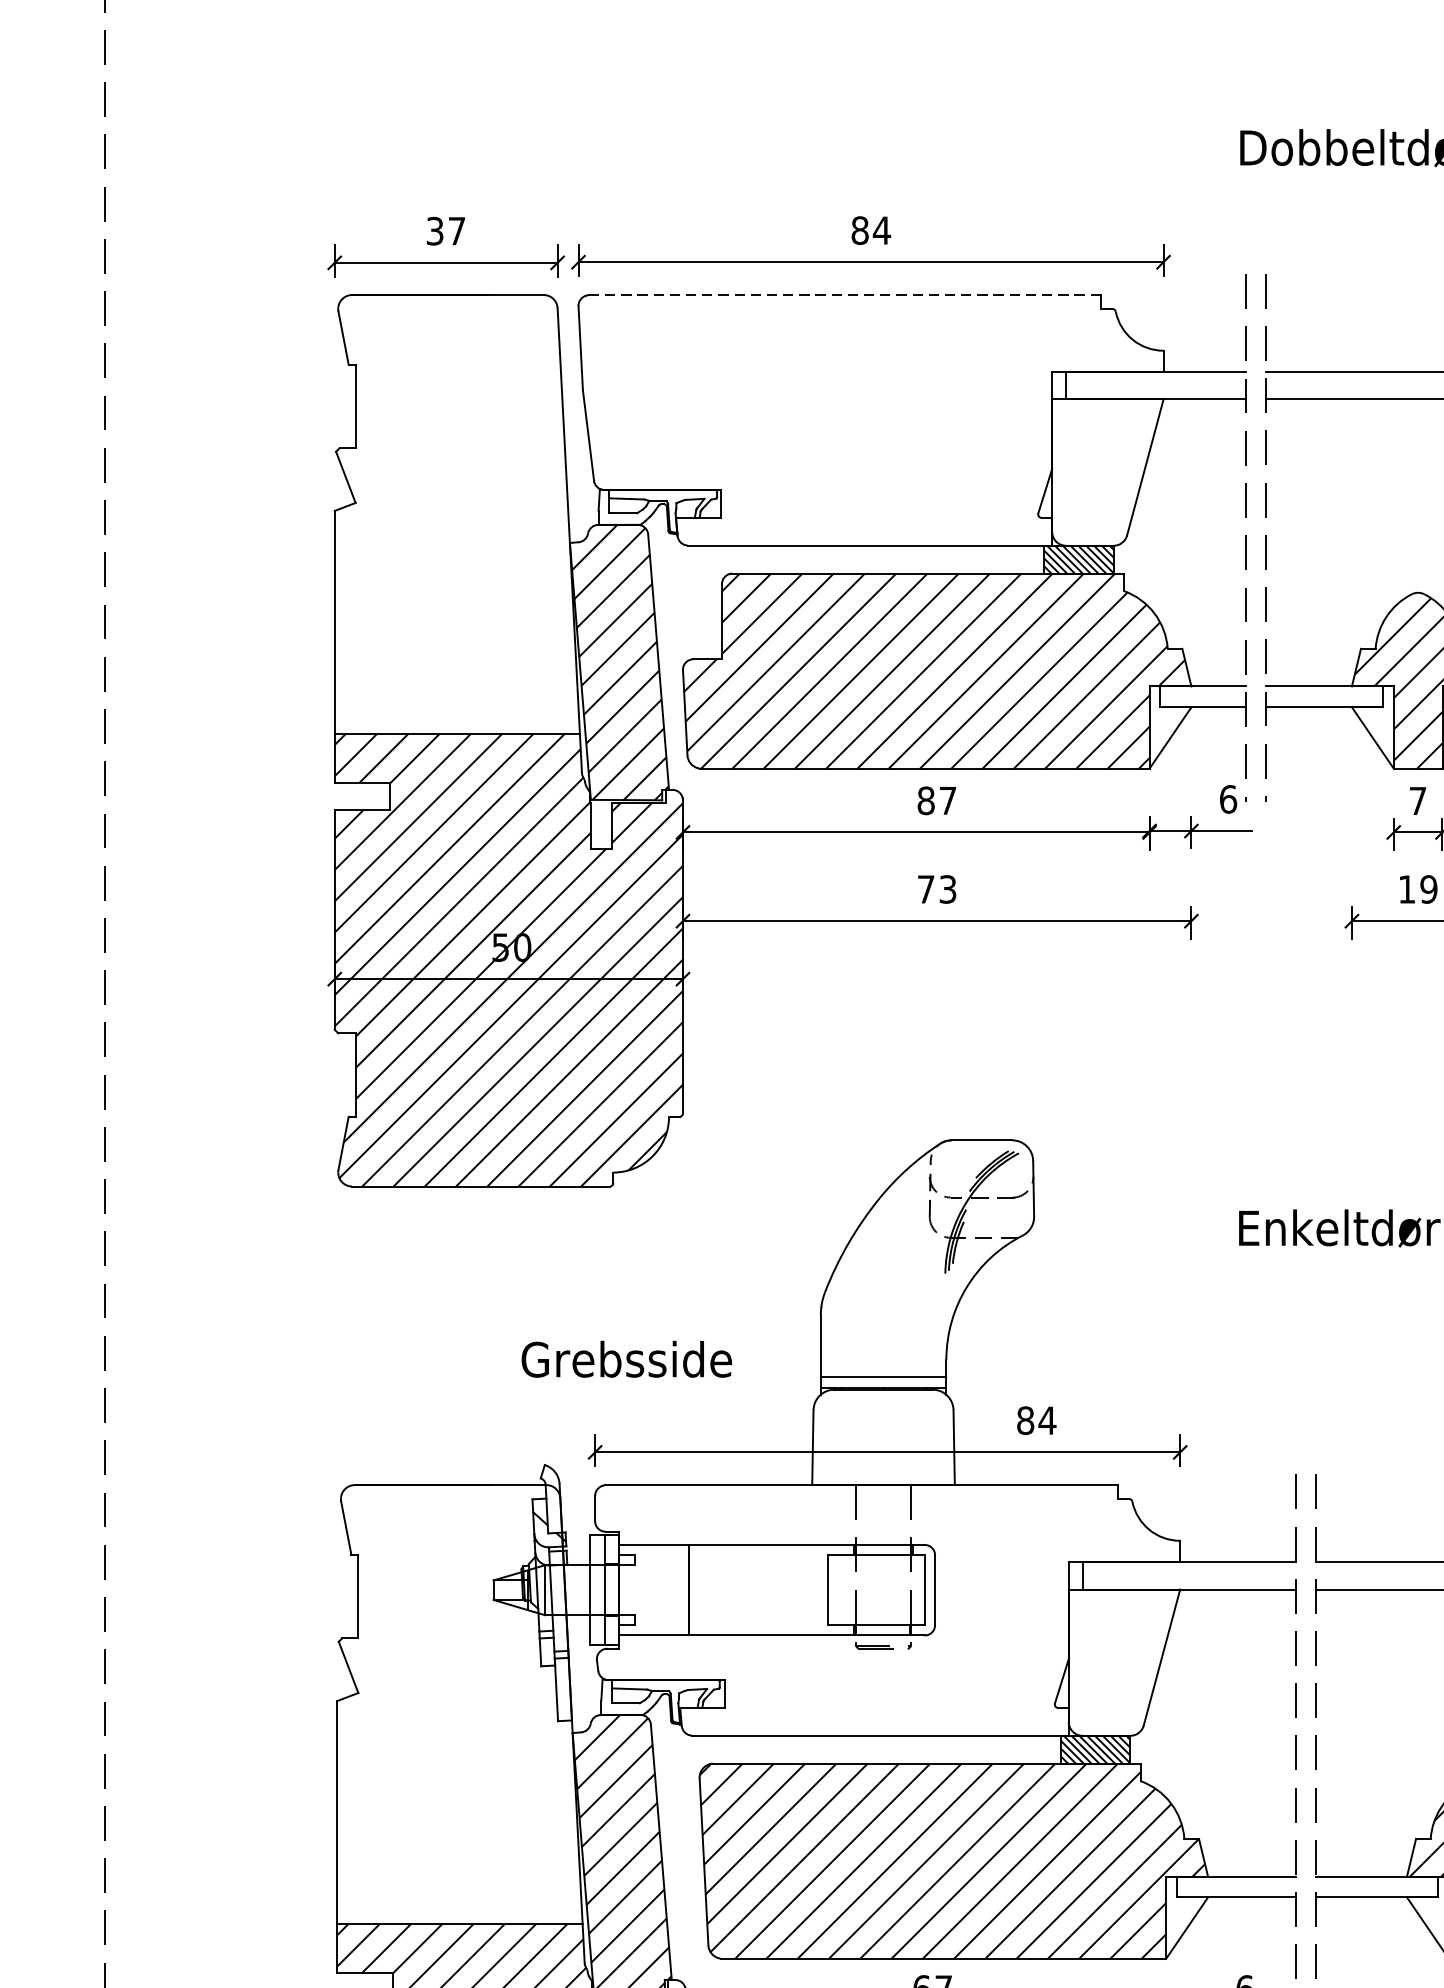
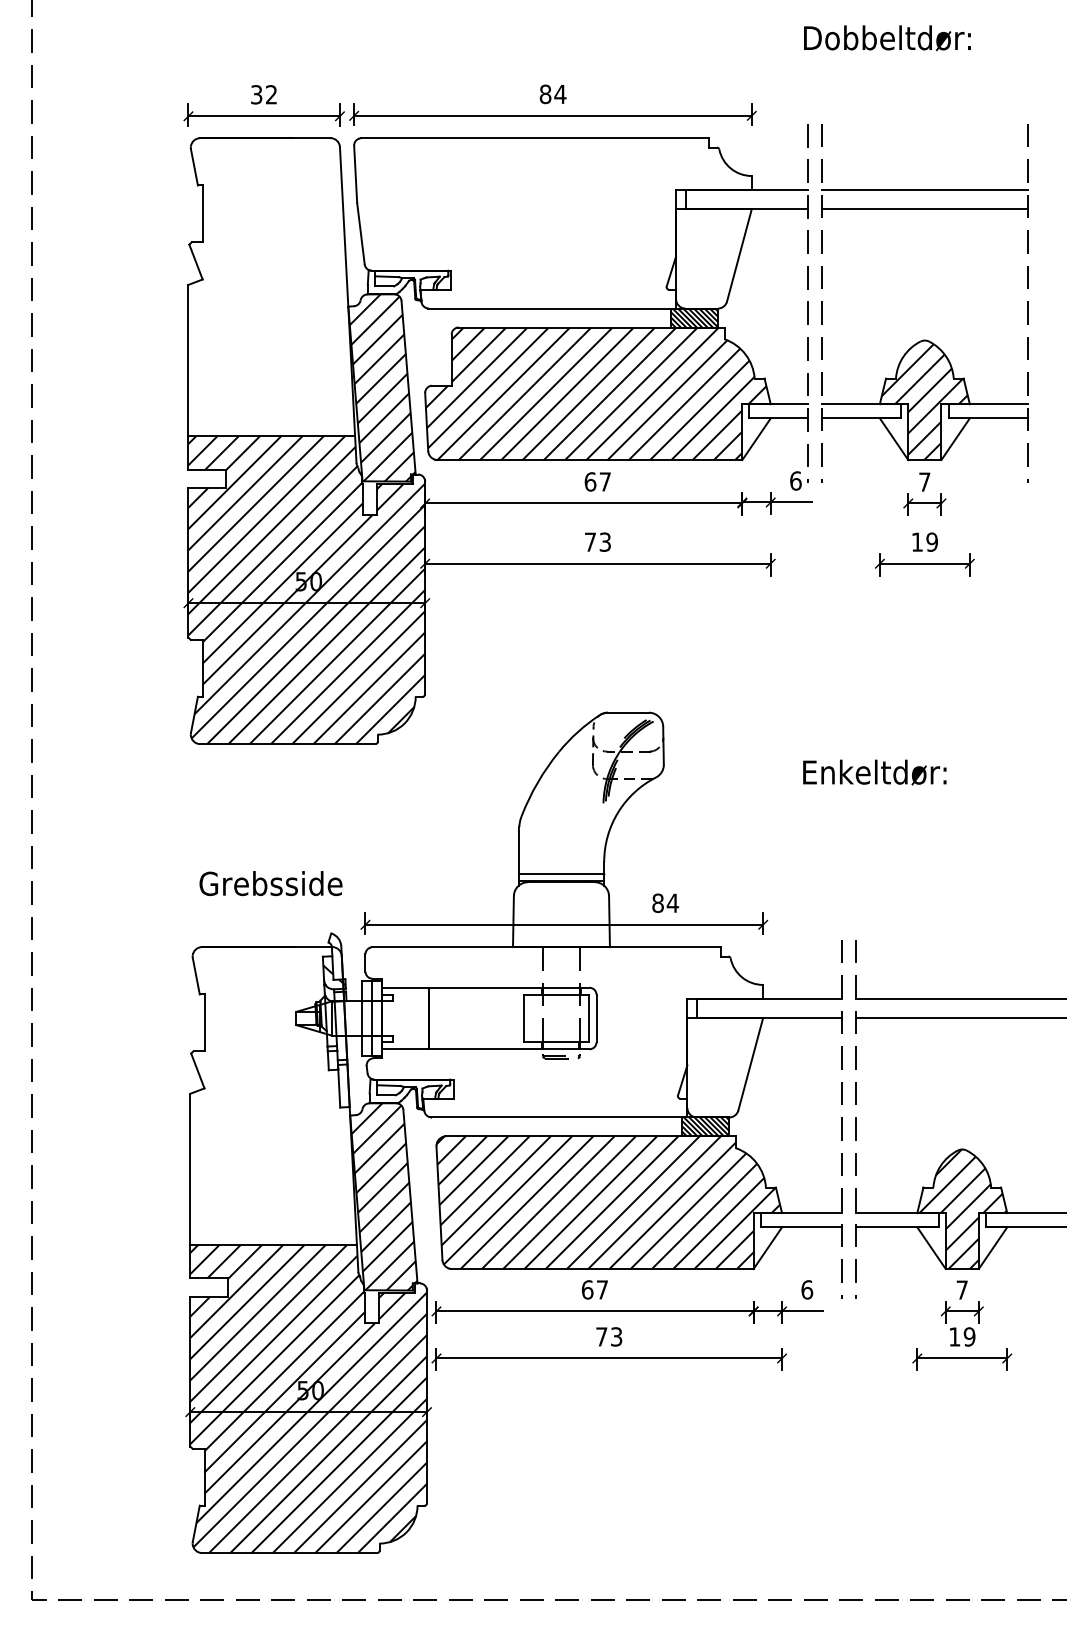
text: (456, 230) -> (271, 94), 37 -> 32
line: (843, 295) -> (534, 138), dashed -> solid
text: (926, 800) -> (590, 481), 87 -> 67
text: (626, 1359) -> (270, 883), moved

